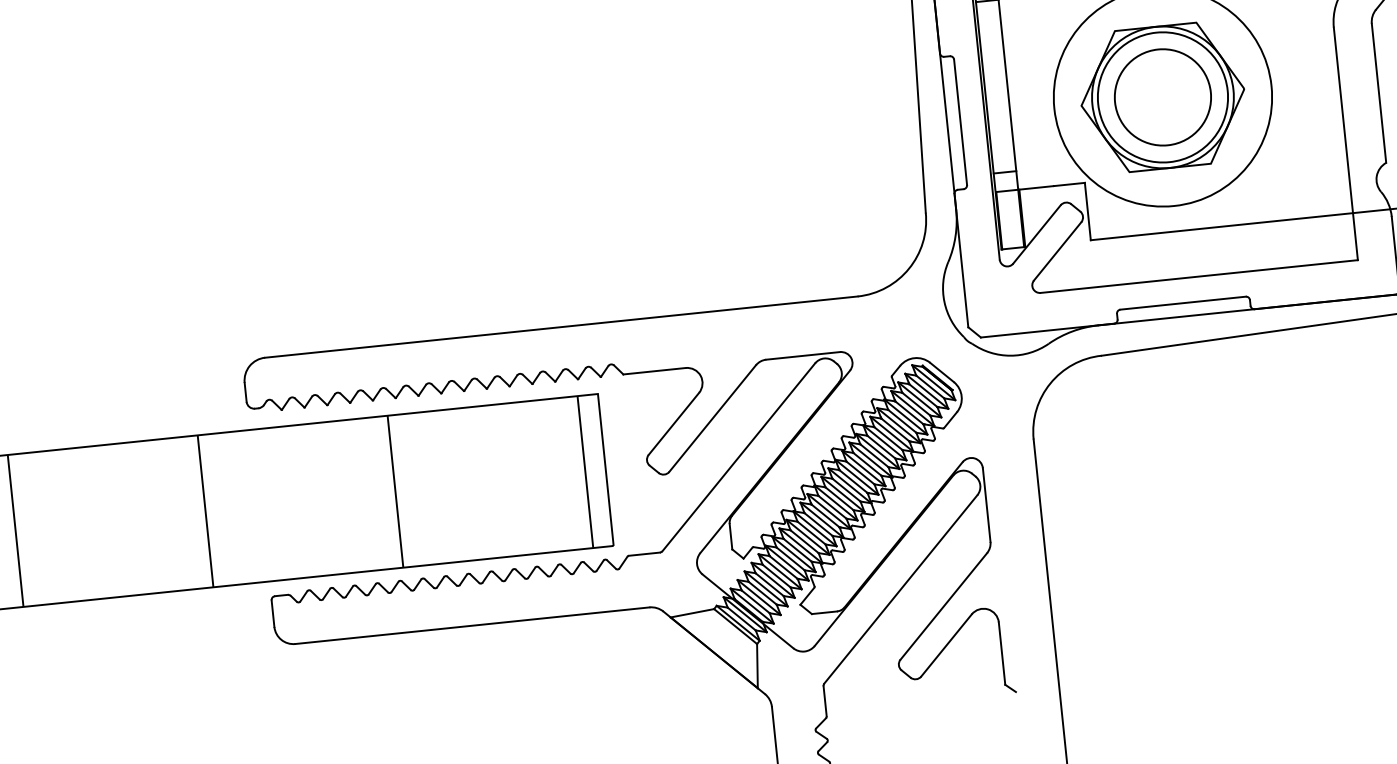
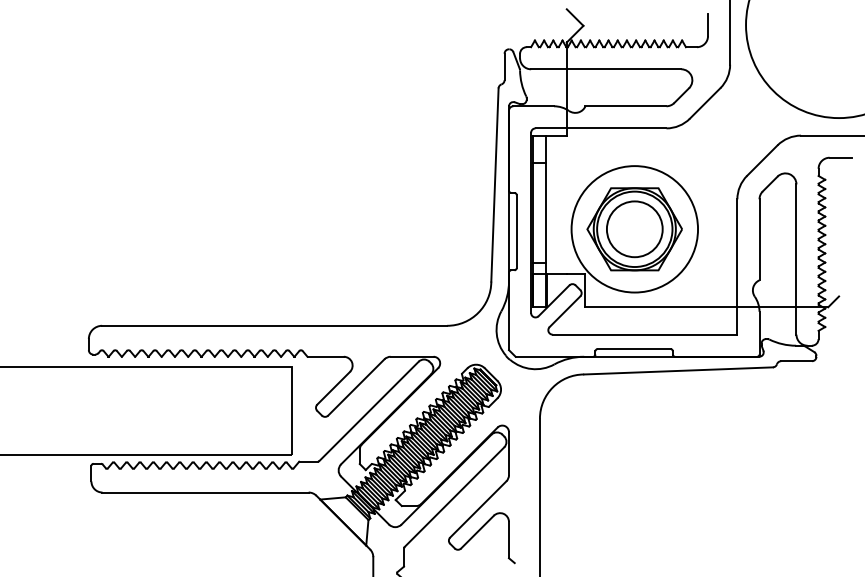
hatch: (394, 491) -> (168, 410), removed

